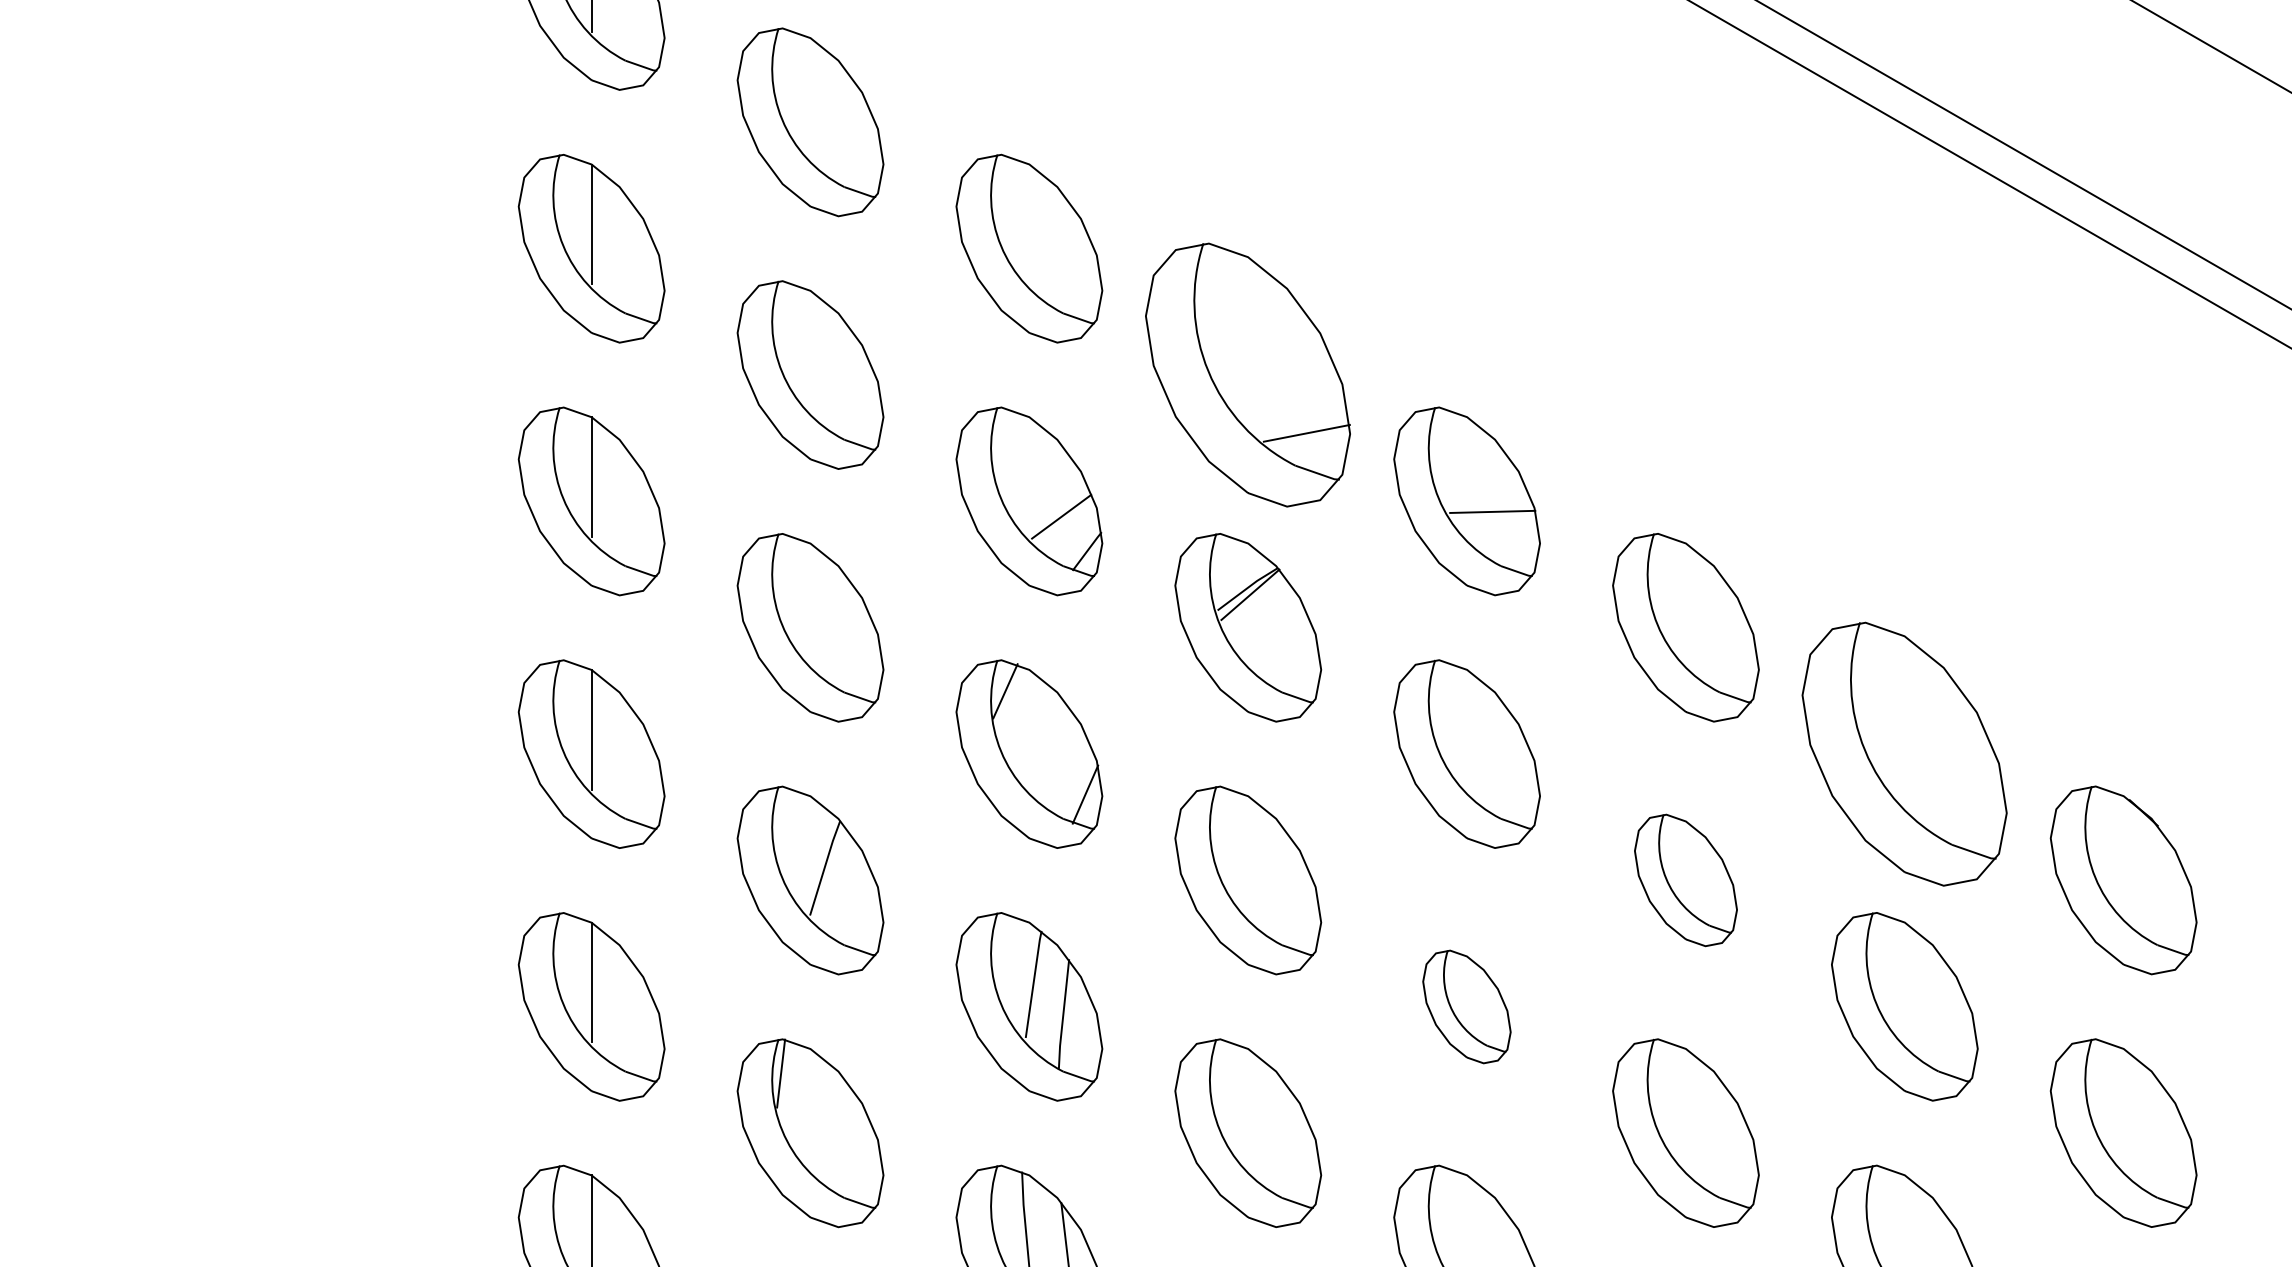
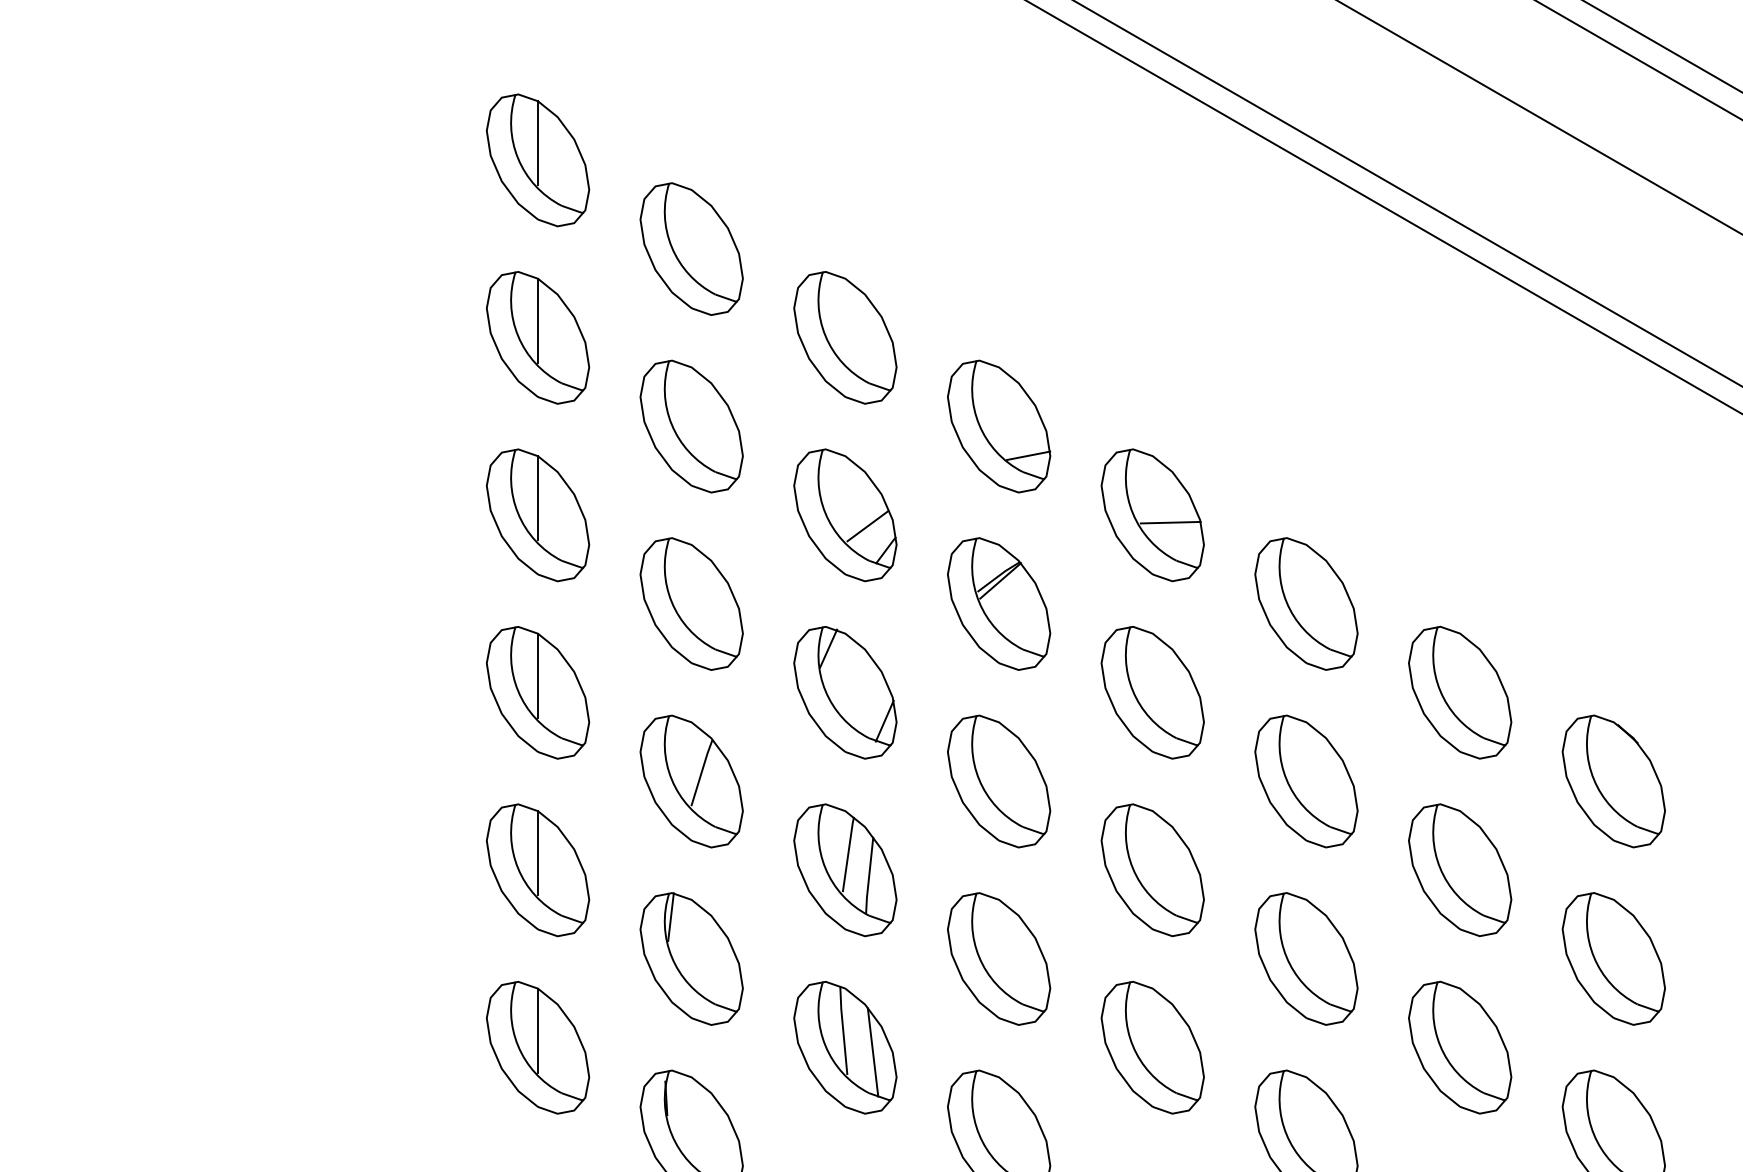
part: (1248, 374) -> (999, 426), size x0.71
part: (1905, 753) -> (1460, 692), size x0.71
part: (1686, 880) -> (1306, 781), size x1.43
part: (1466, 1007) -> (1152, 870), size x1.67

